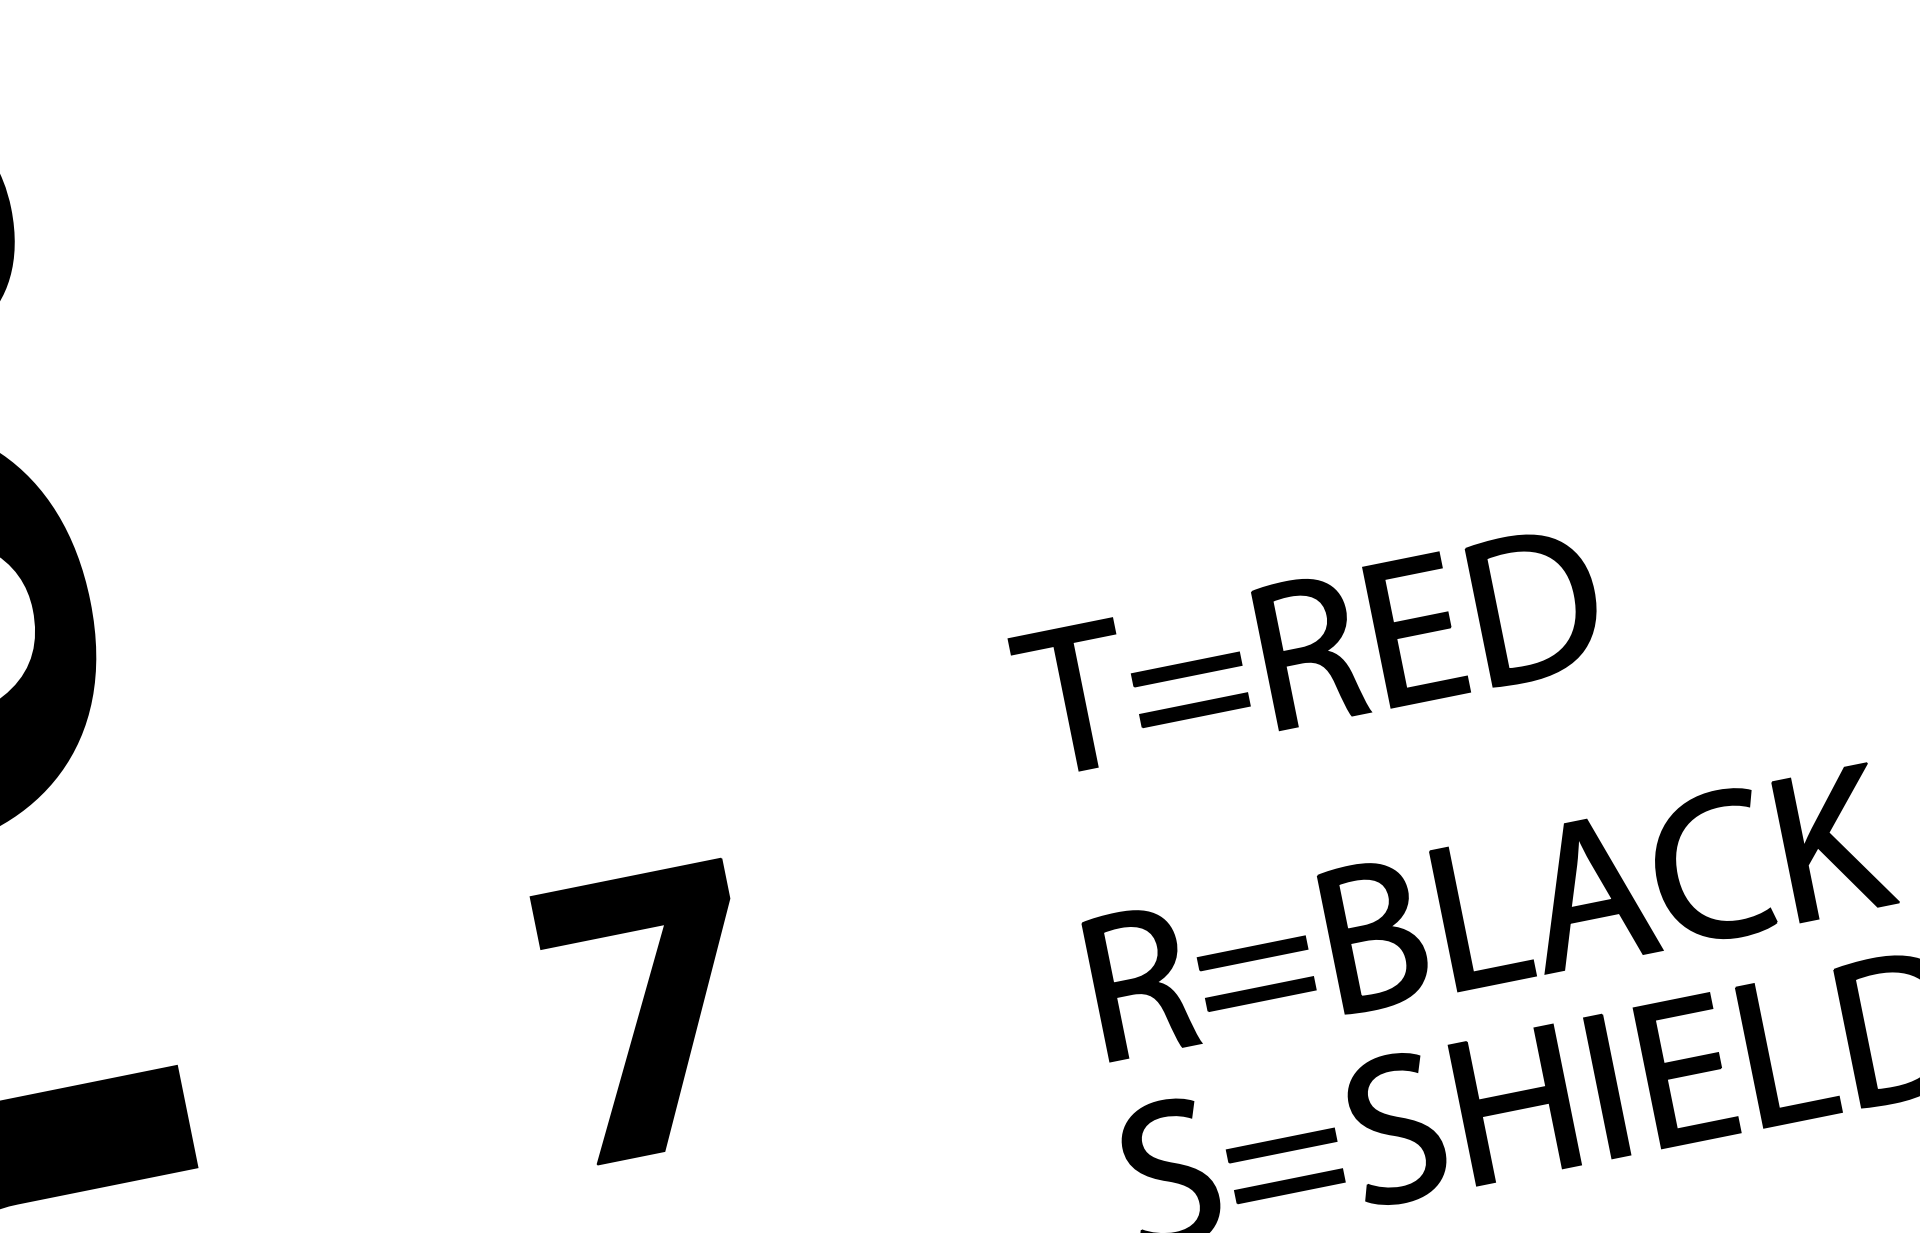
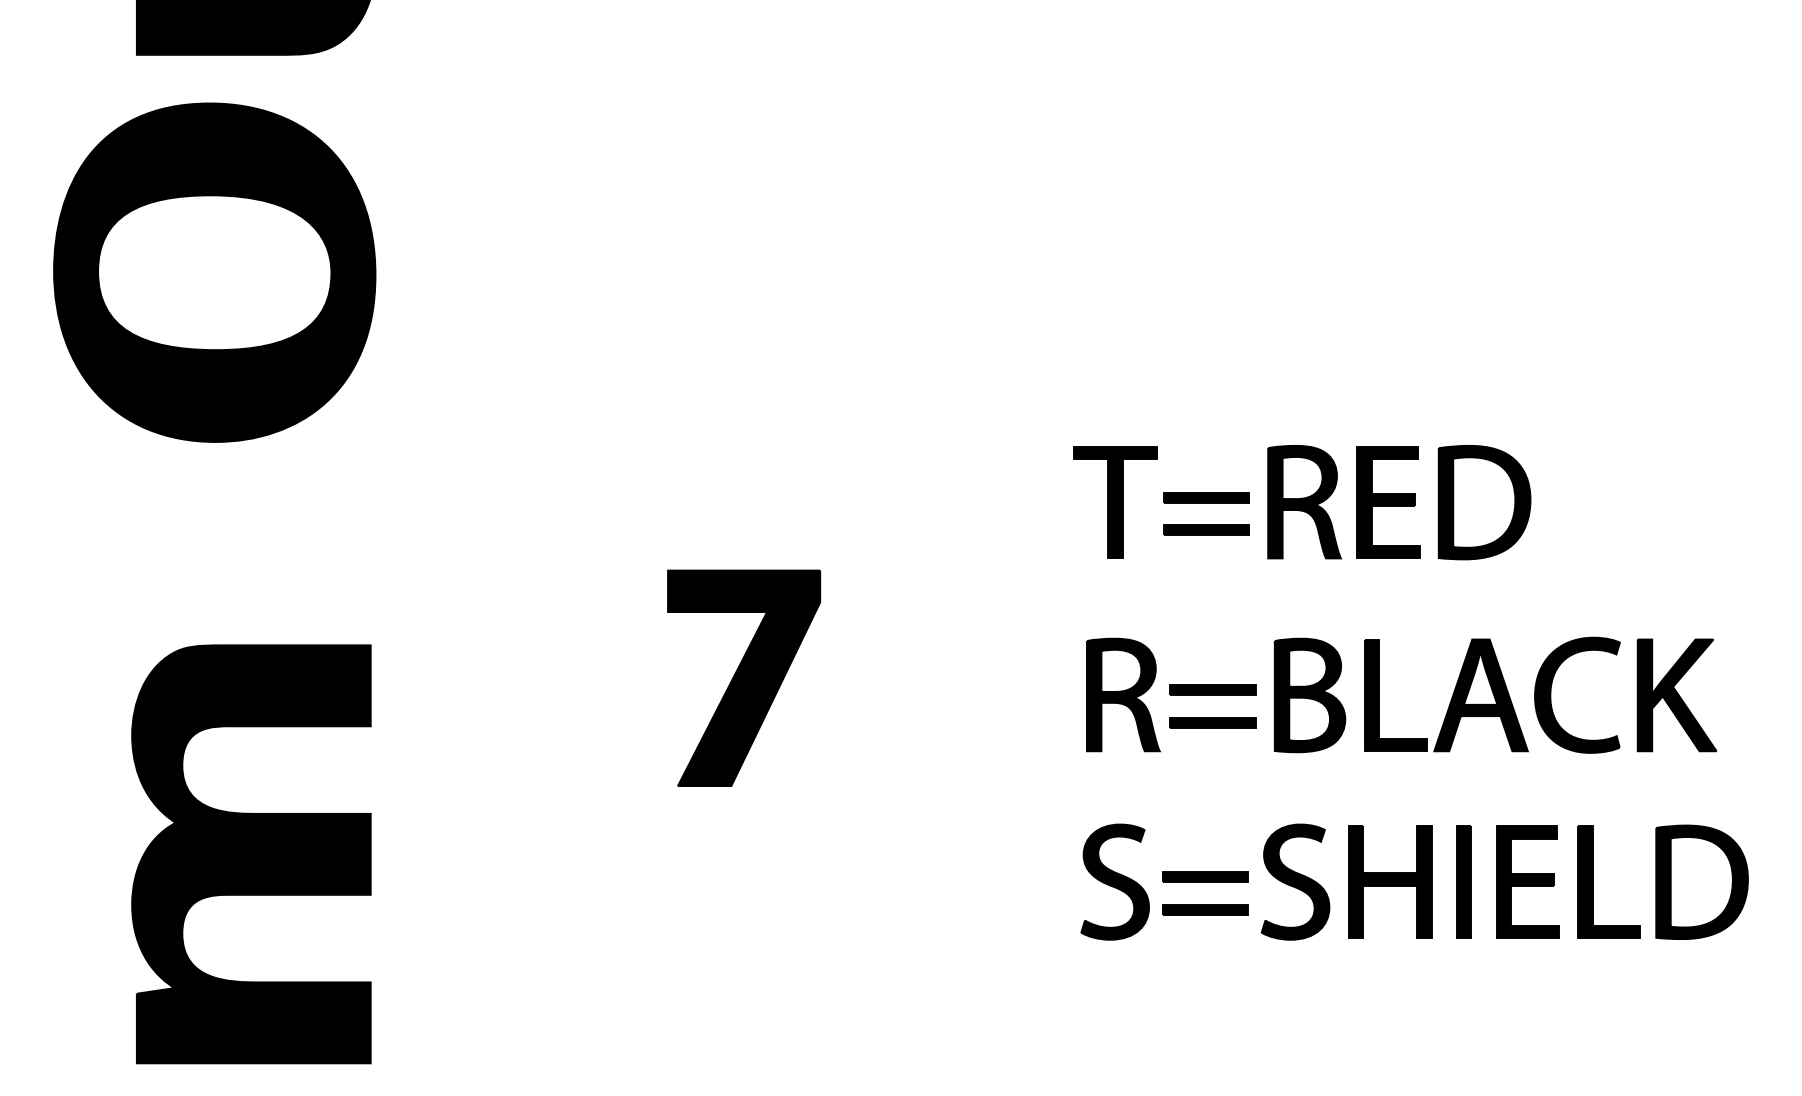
part: (1462, 916) -> (1379, 694), moved

